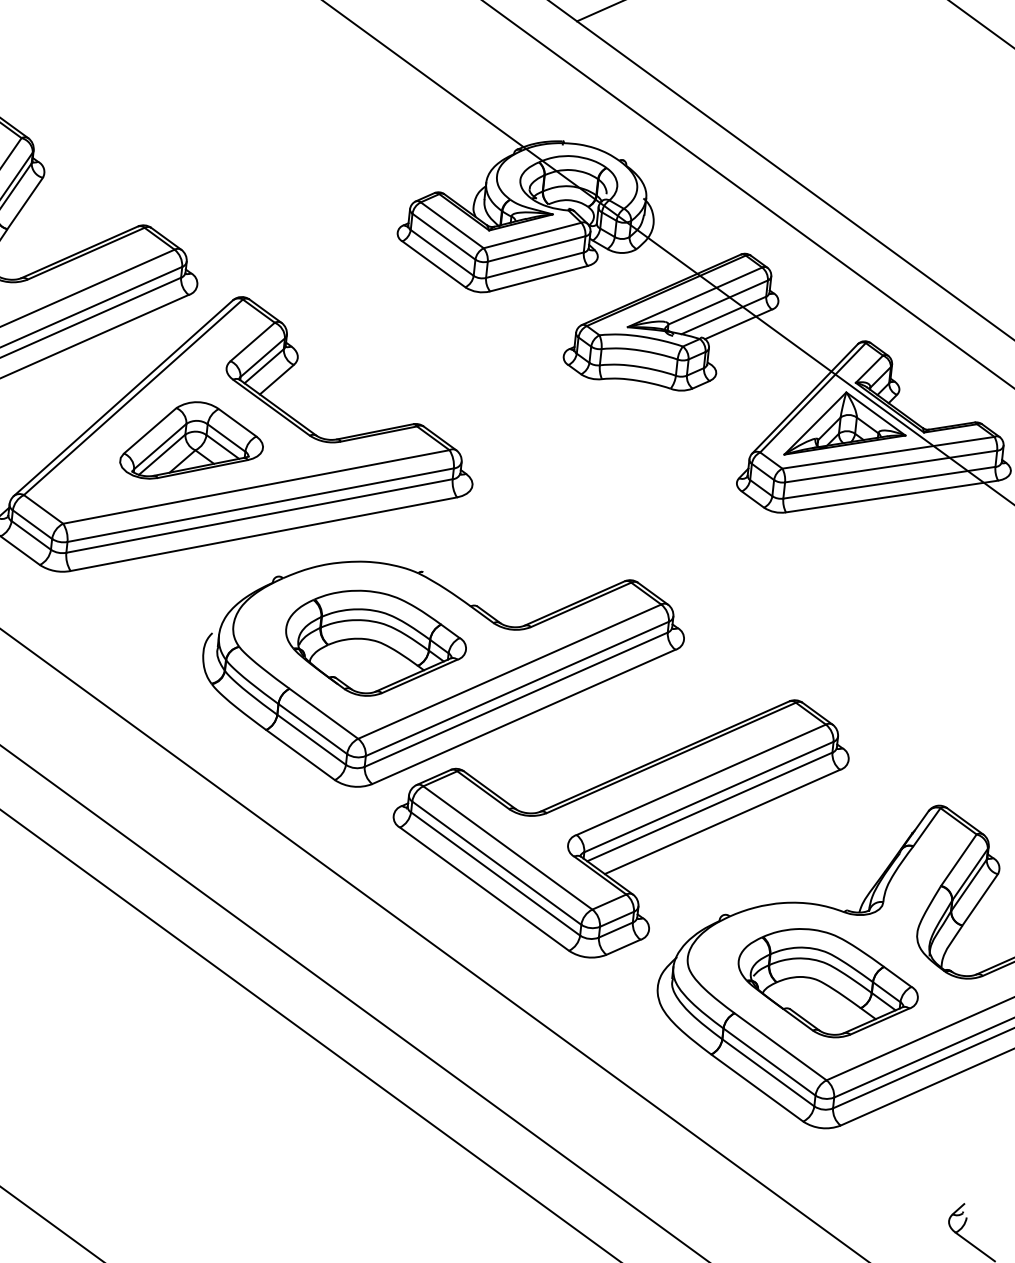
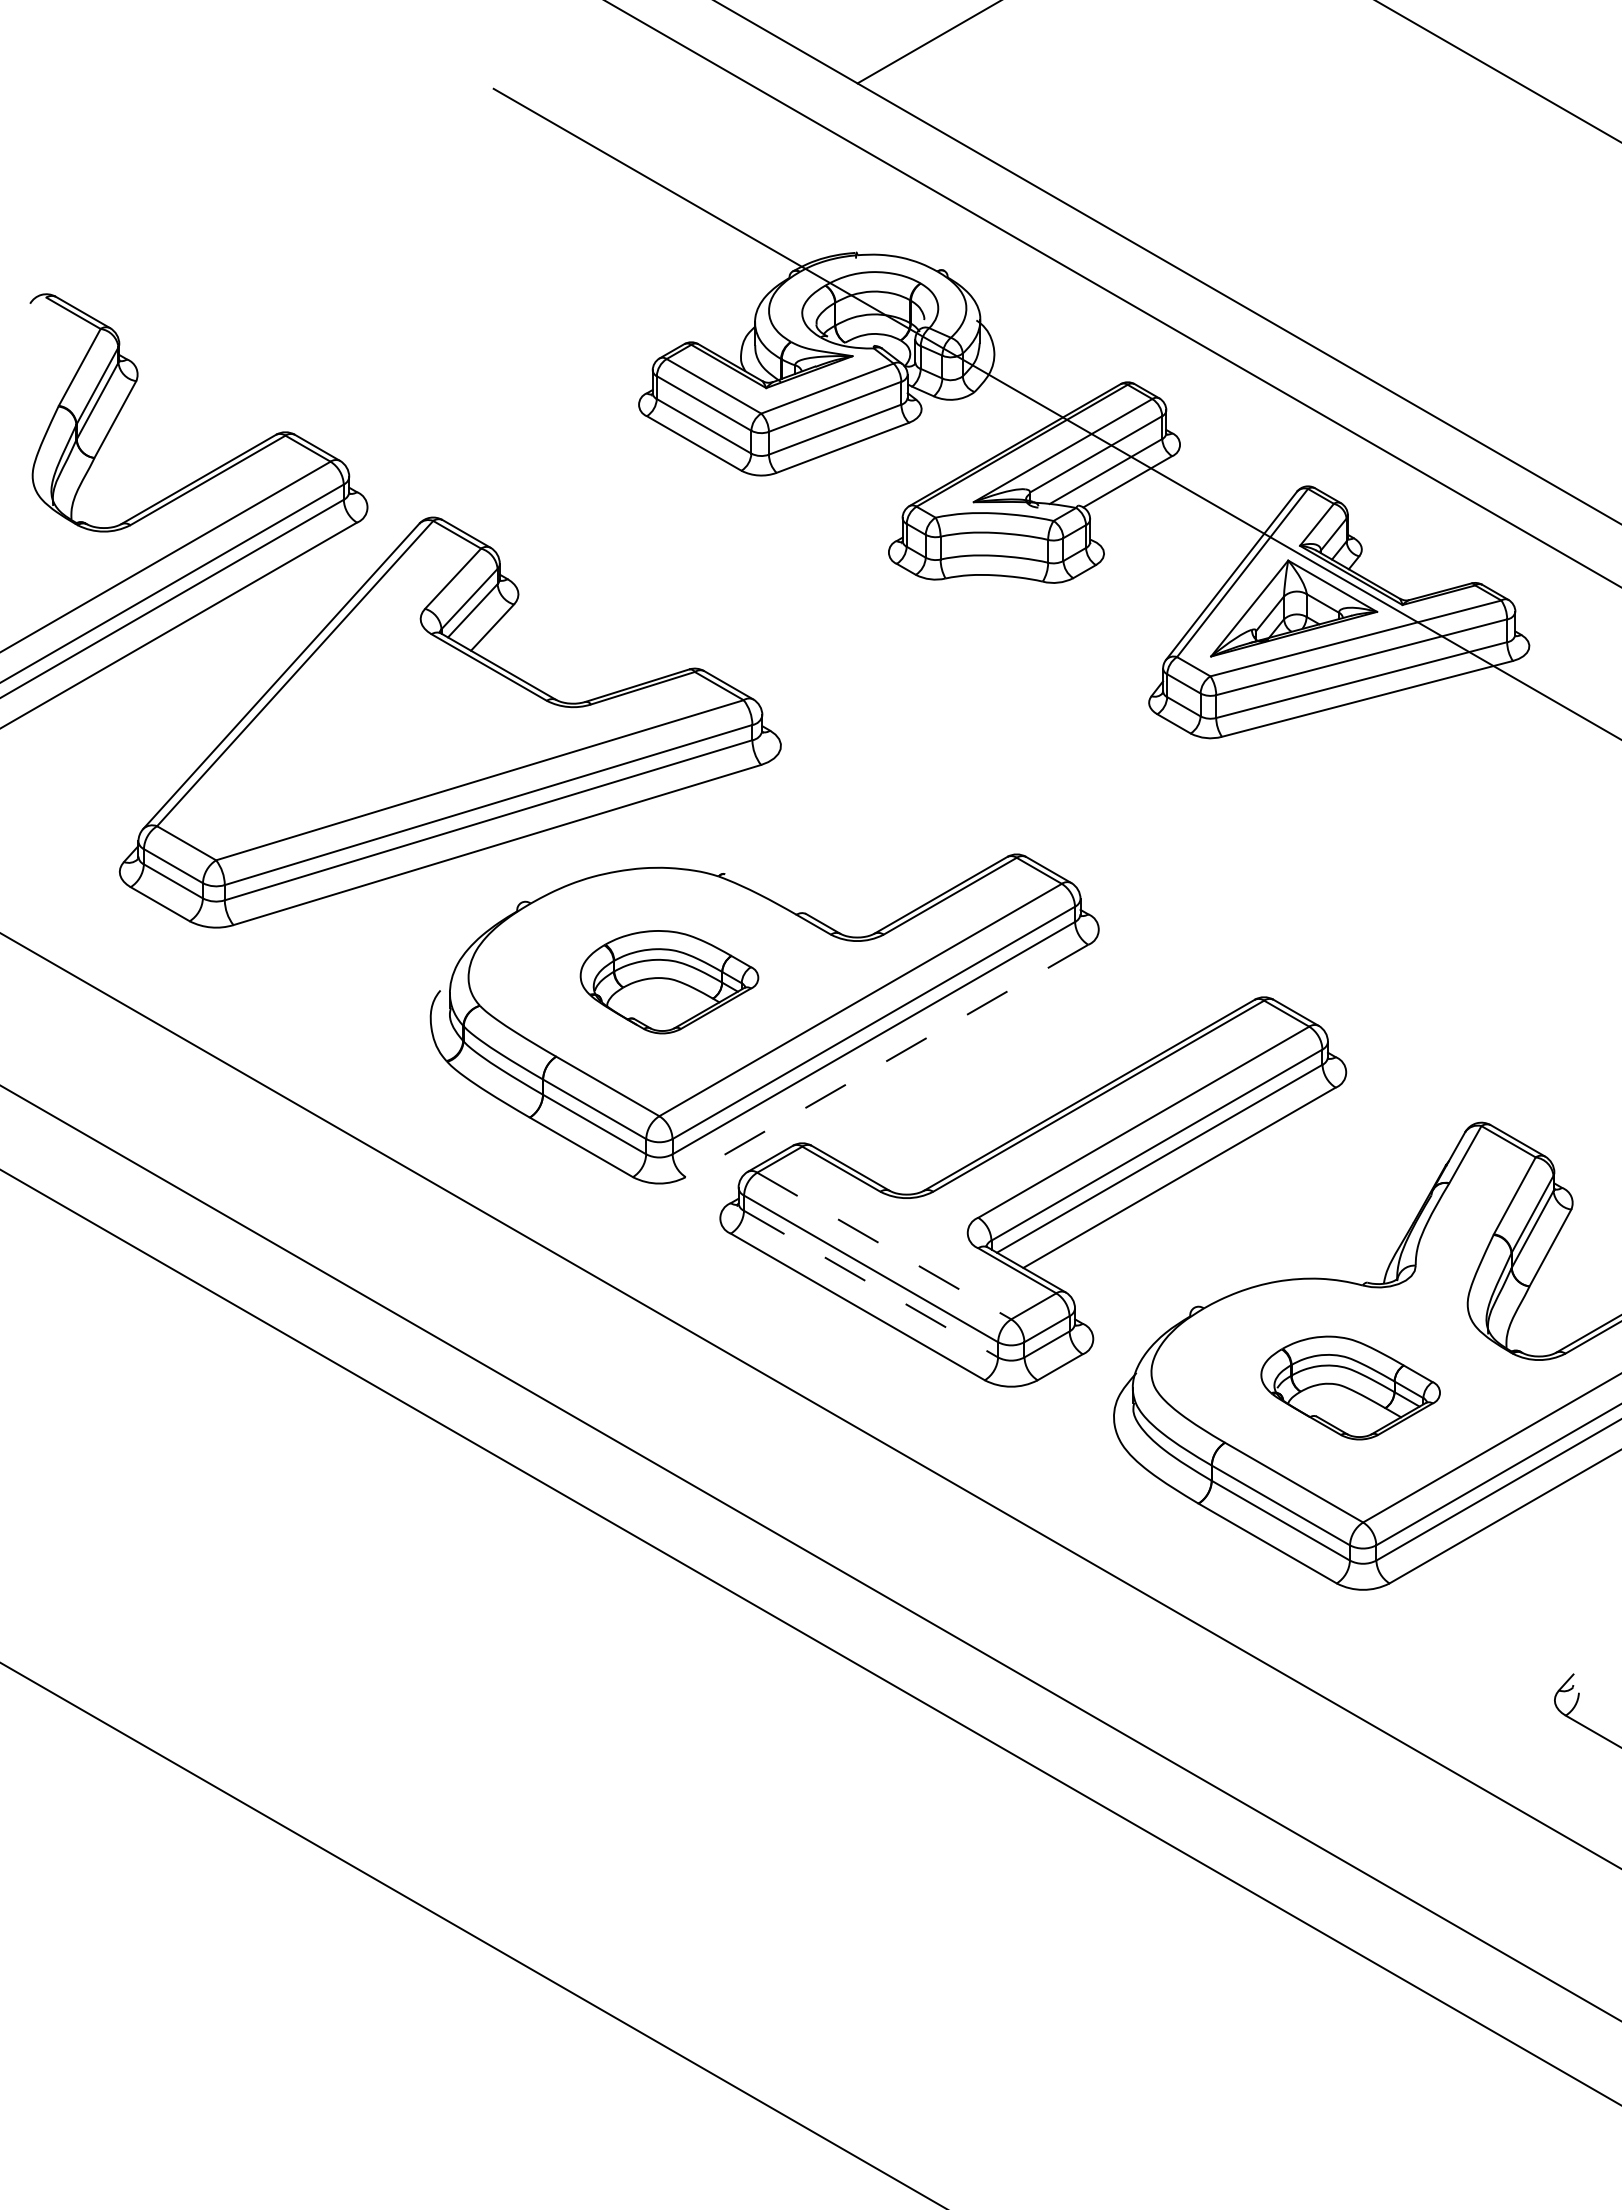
part: (192, 442) -> (384, 727), removed
part: (375, 644) -> (669, 982), size x0.7
line: (523, 717) -> (886, 1061), solid -> dashed
line: (508, 848) -> (884, 1246), solid -> dashed
line: (495, 874) -> (871, 1284), solid -> dashed
part: (827, 983) -> (1350, 1387), size x0.7

